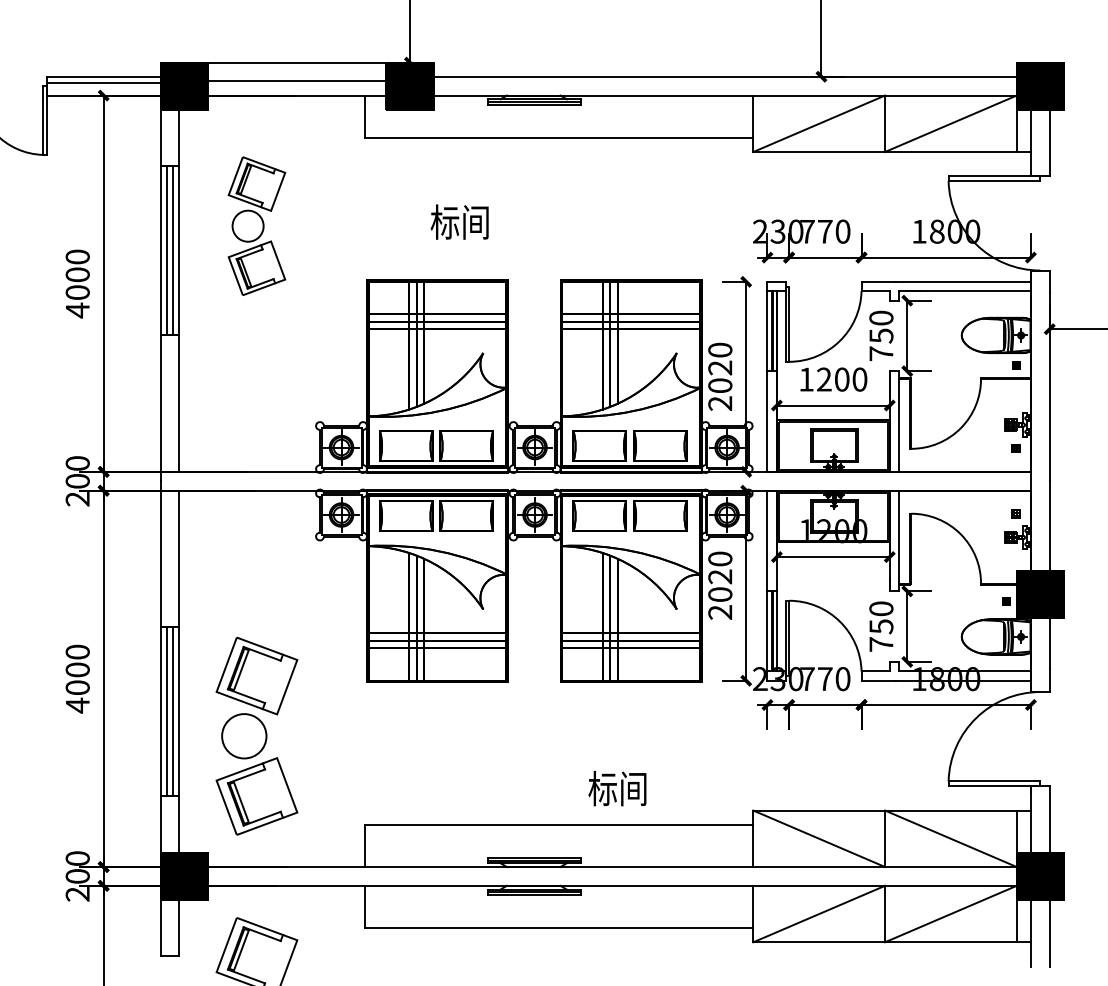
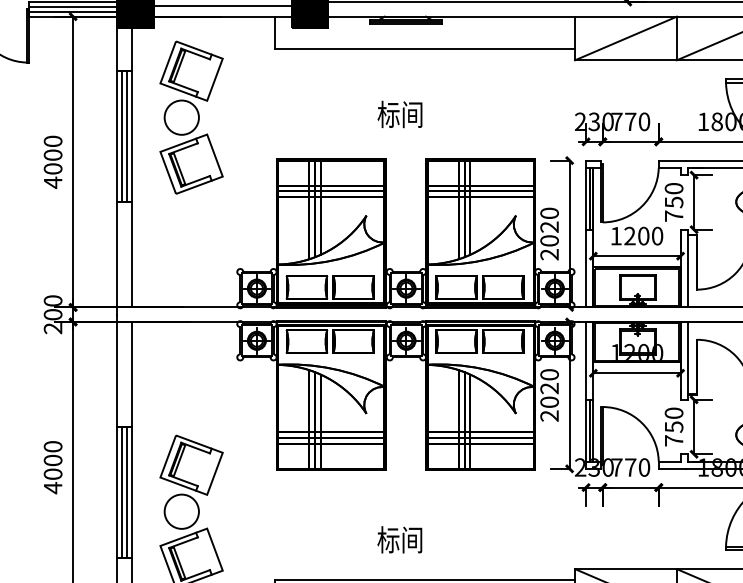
line: (103, 89) -> (73, 11), added
text: (459, 221) -> (399, 113), moved
part: (256, 225) -> (191, 117), size x1.43
text: (617, 788) -> (399, 539), moved

